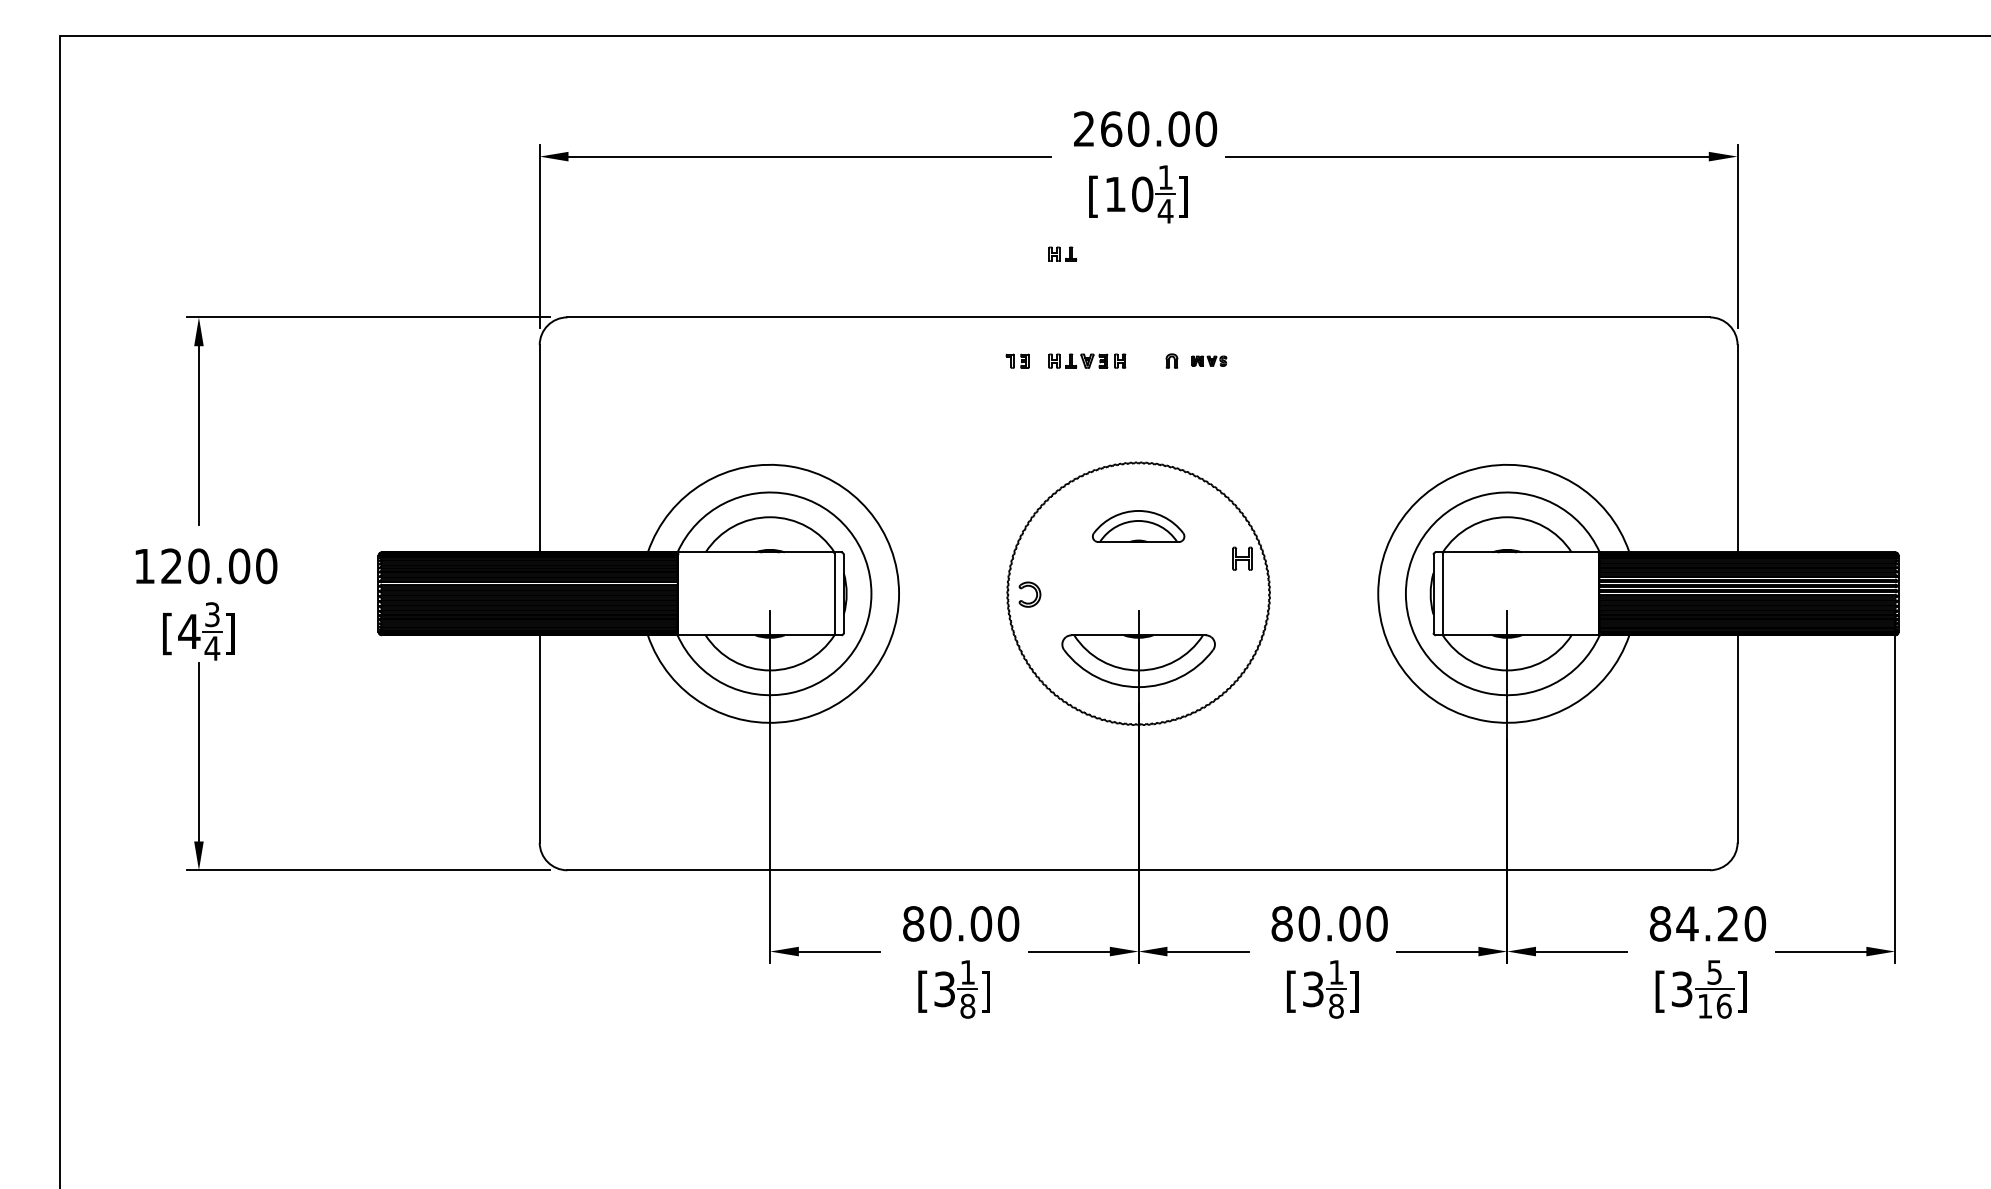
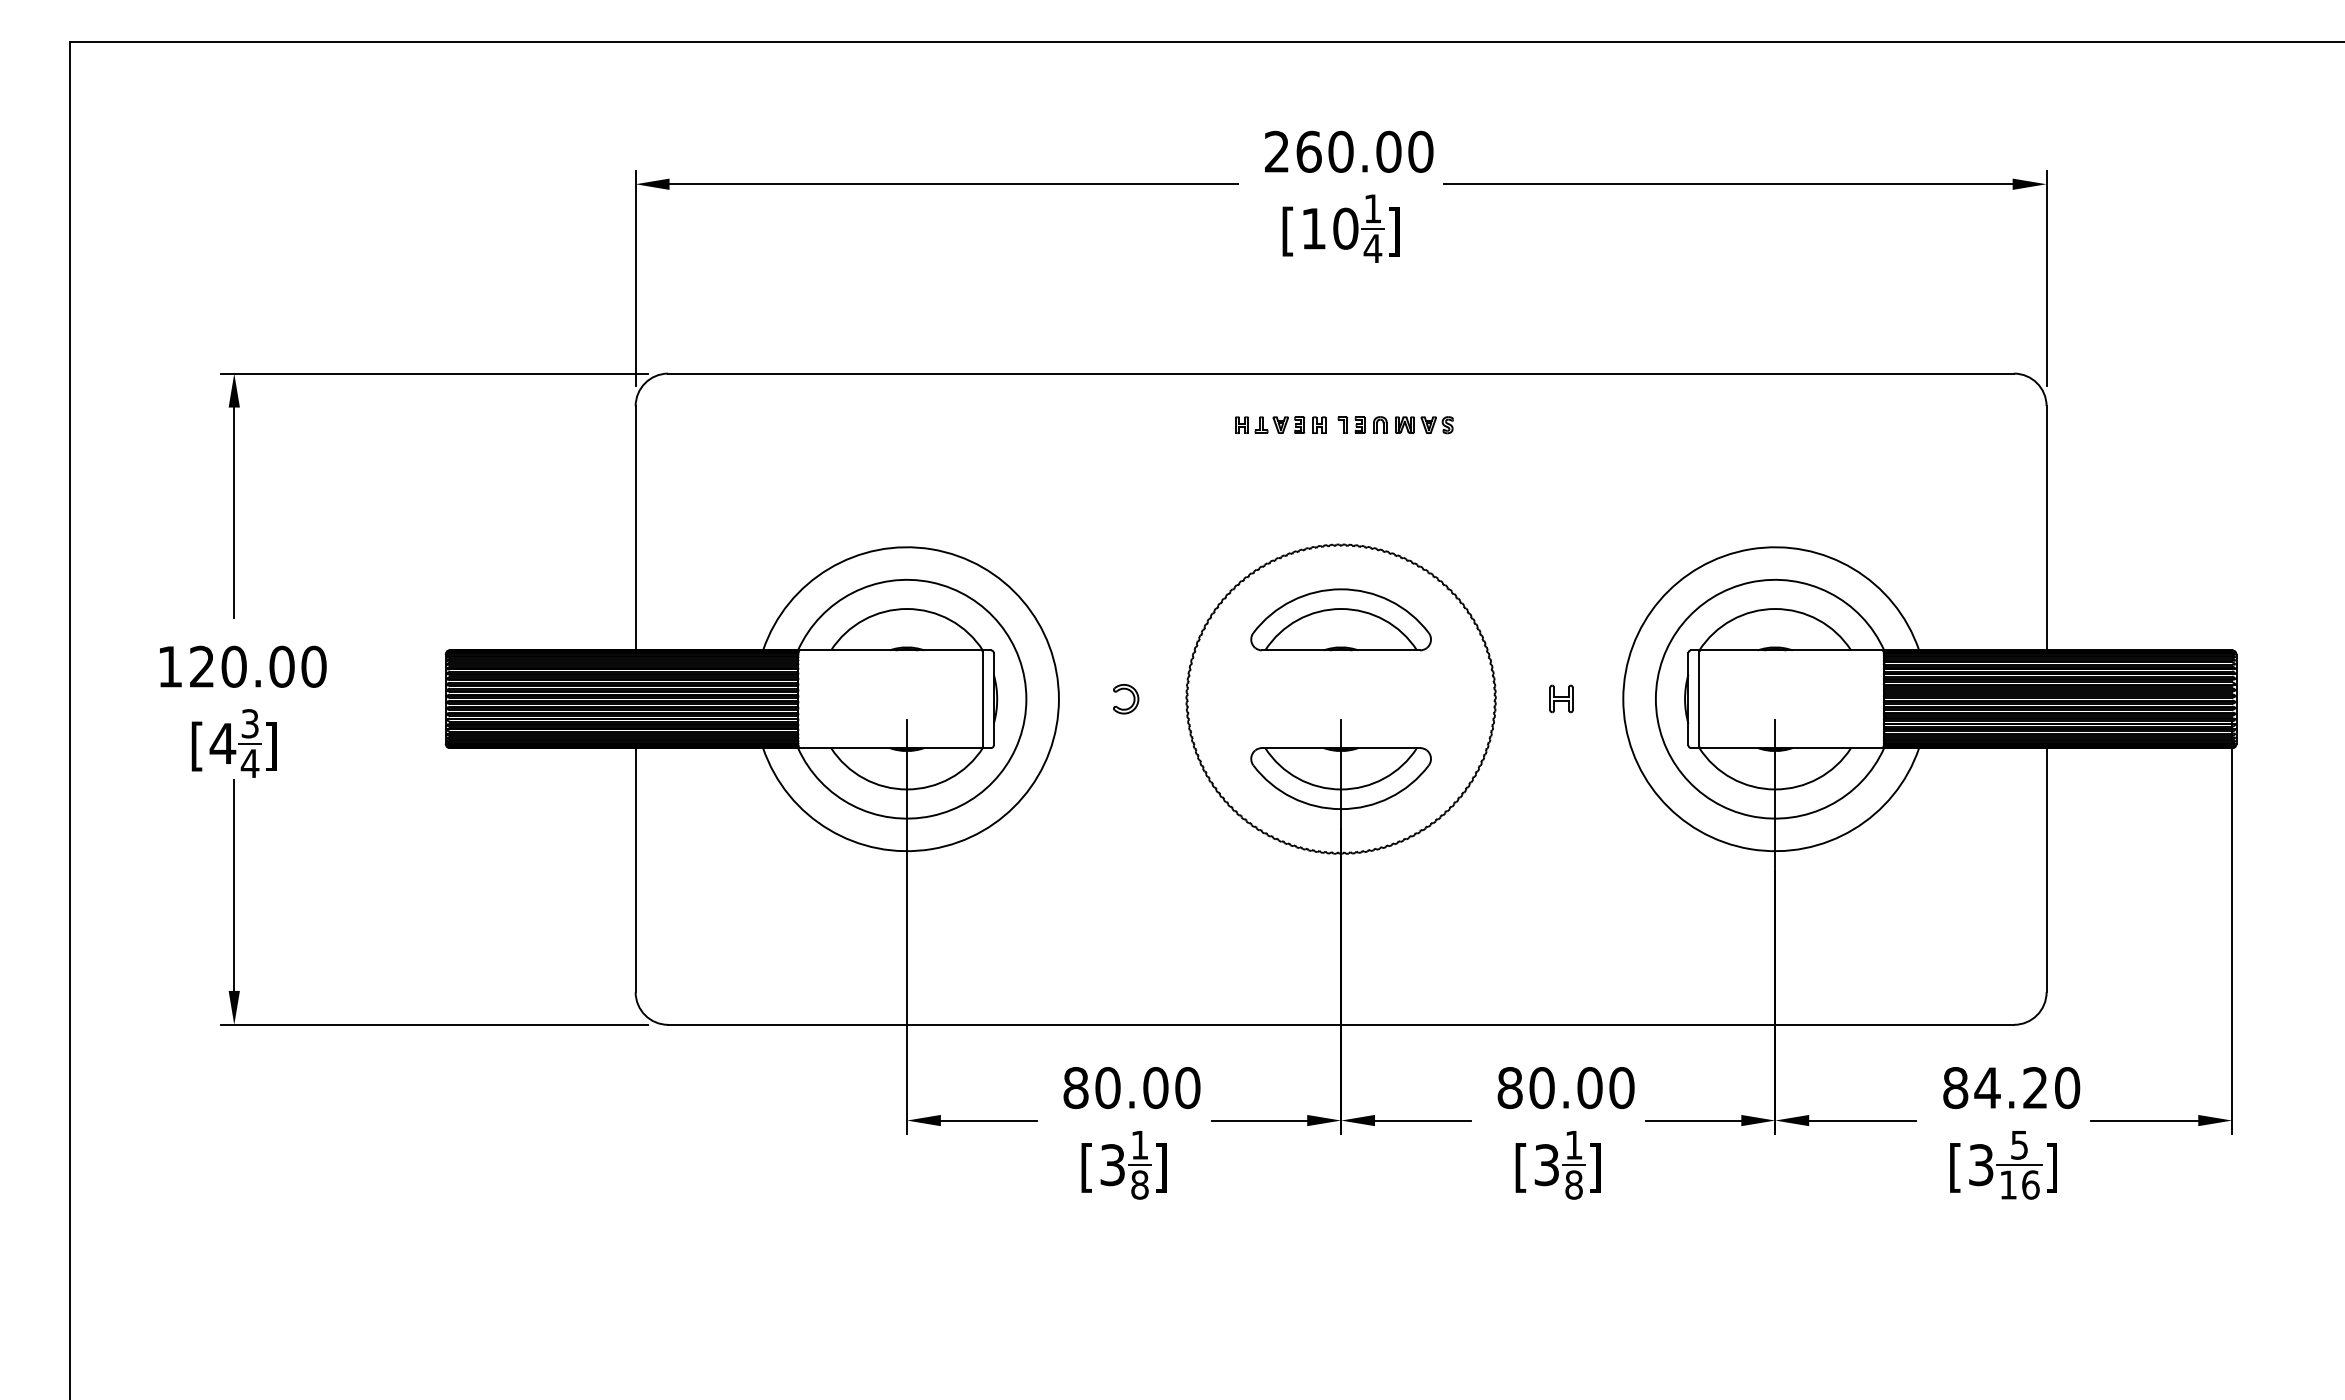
part: (1062, 253) -> (1251, 298), removed
part: (1017, 360) -> (1351, 424), moved
part: (1209, 361) -> (1424, 425), size x1.43
part: (1138, 526) -> (1340, 619), size x1.67
part: (1242, 558) -> (1561, 698), moved
part: (1036, 594) -> (1133, 699), moved

